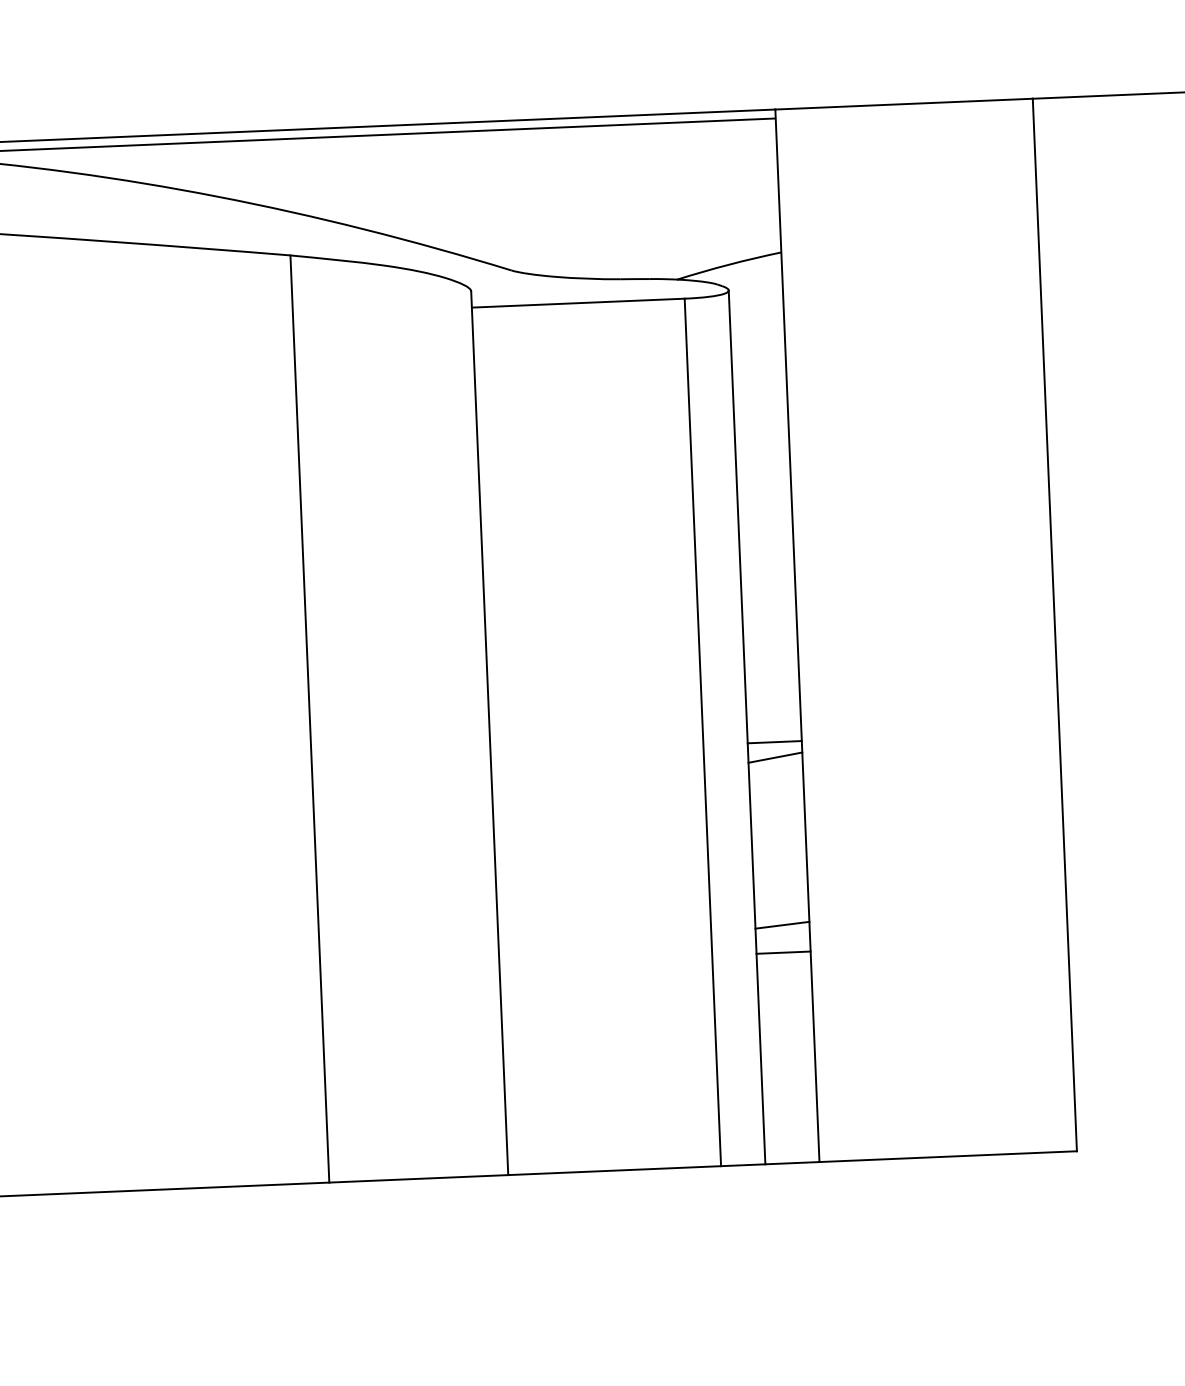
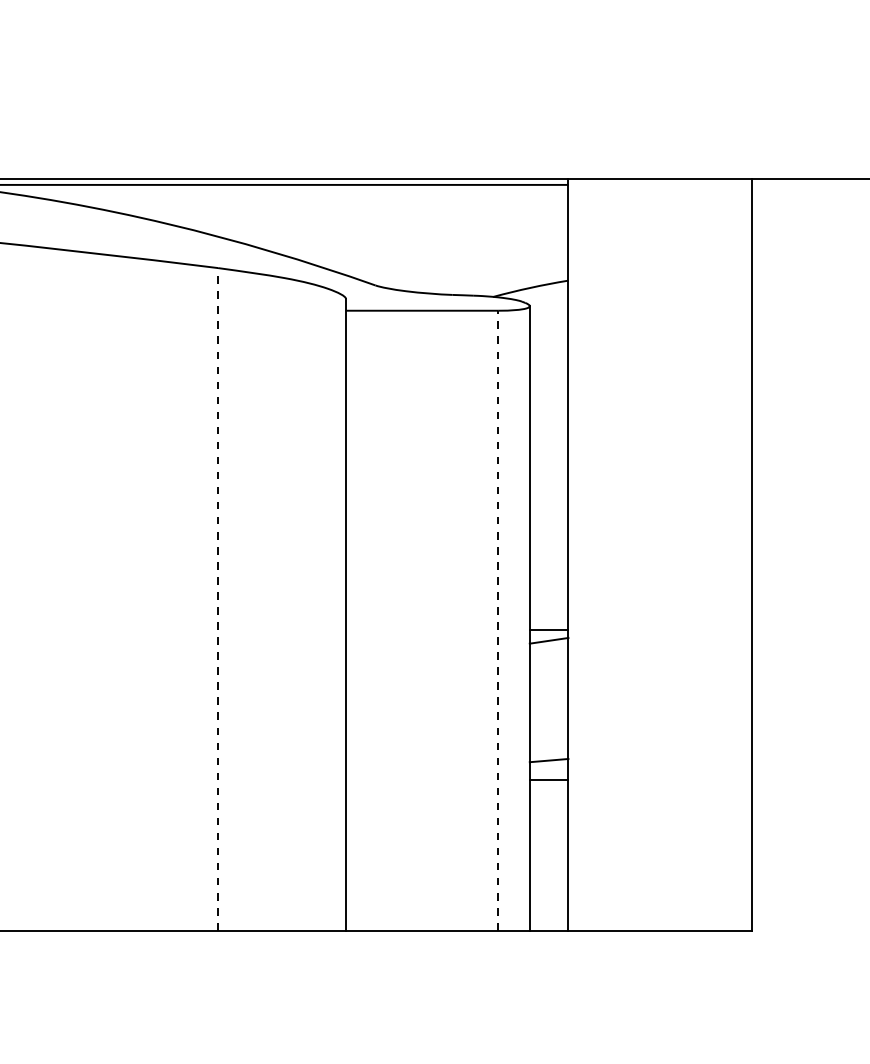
line: (310, 717) -> (218, 598), solid -> dashed
line: (703, 732) -> (498, 620), solid -> dashed

